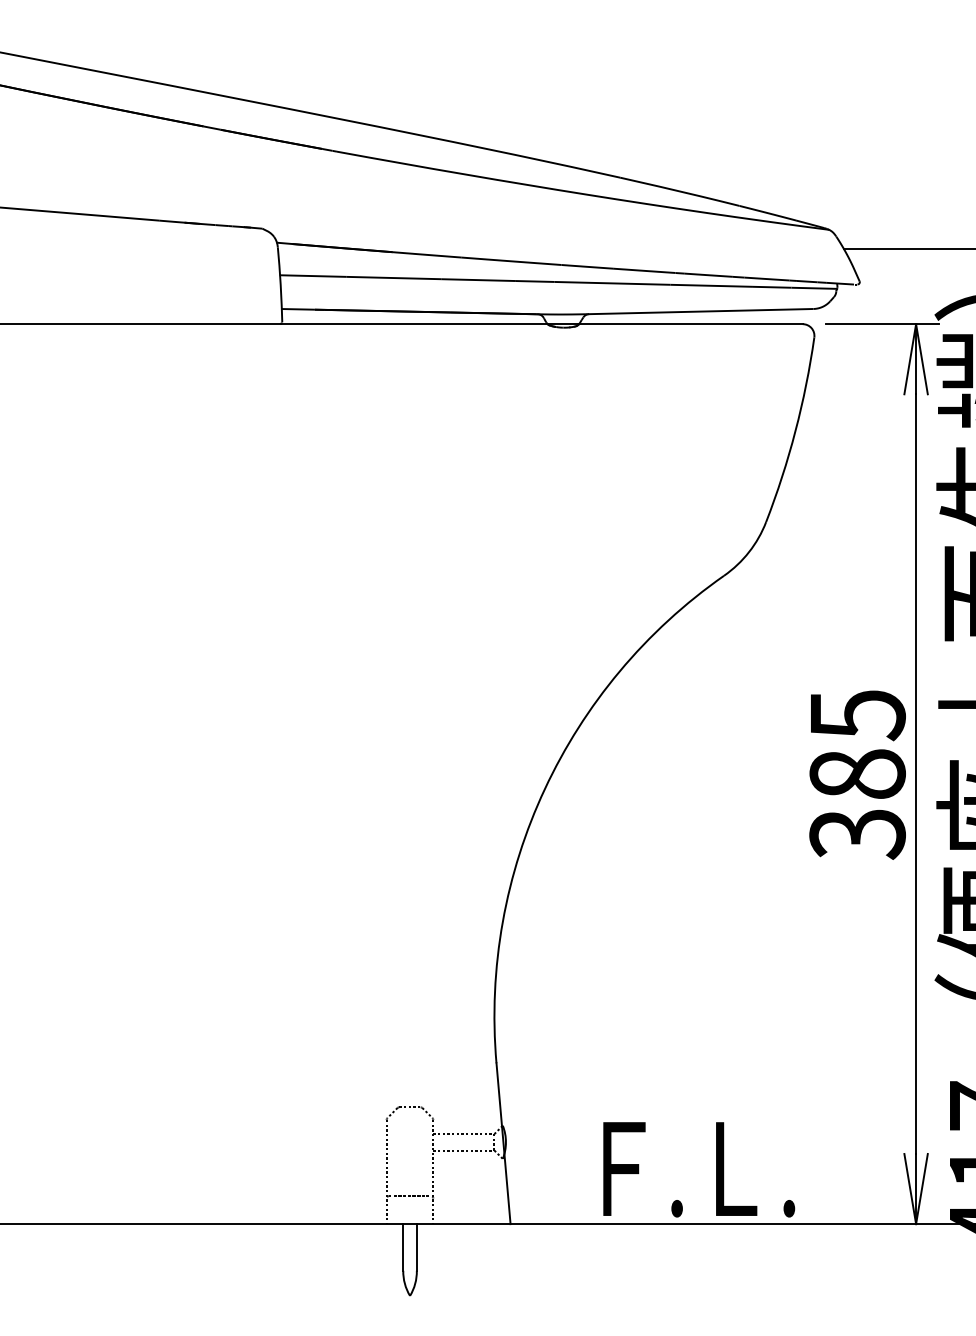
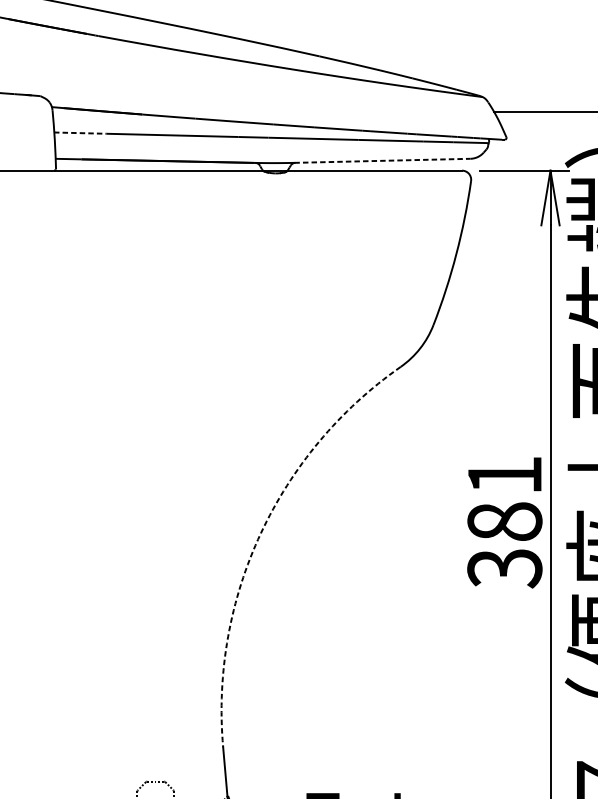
line: (313, 276) -> (80, 133), solid -> dashed
line: (700, 311) -> (382, 160), solid -> dashed
text: (858, 715) -> (505, 475), 385 -> 381
arc: (544, 789) -> (260, 533), solid -> dashed

